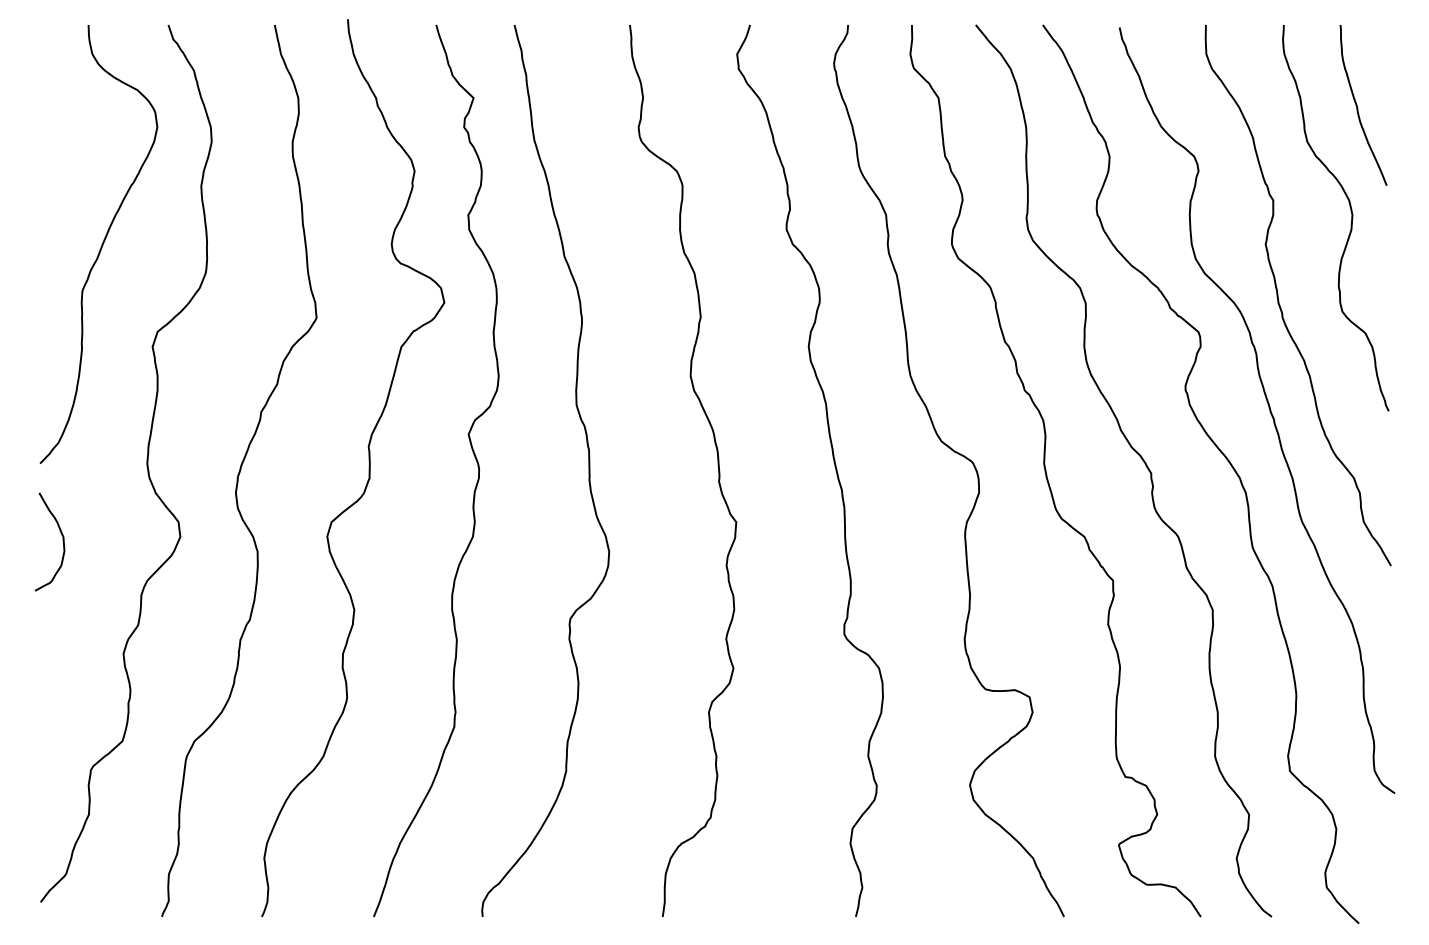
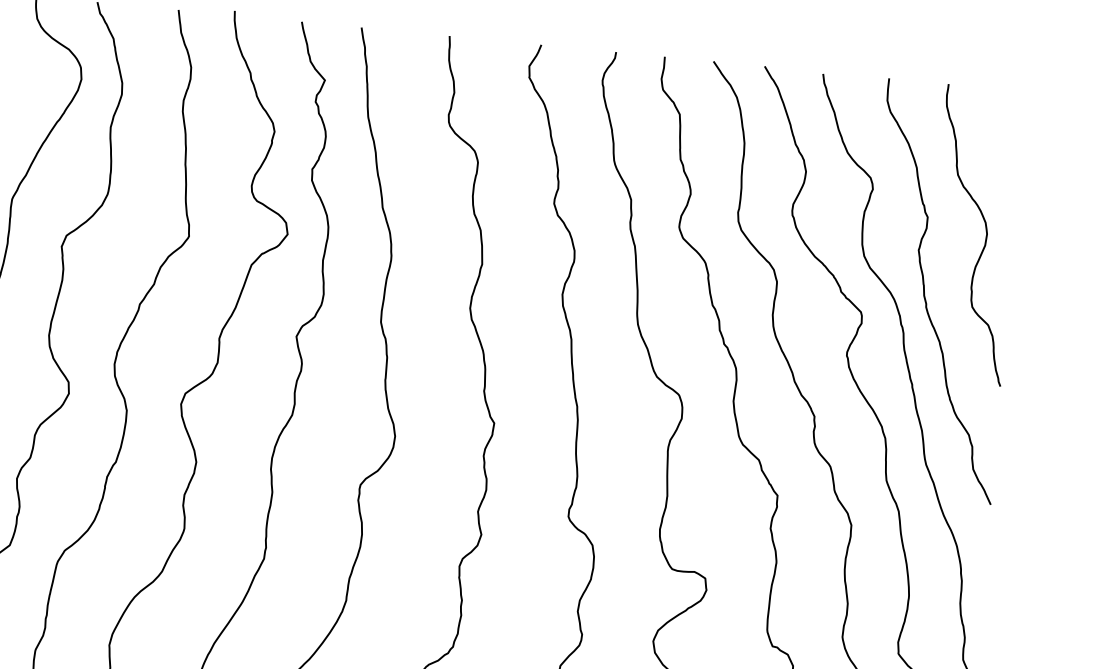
curve: (1358, 107) -> (999, 152), removed

